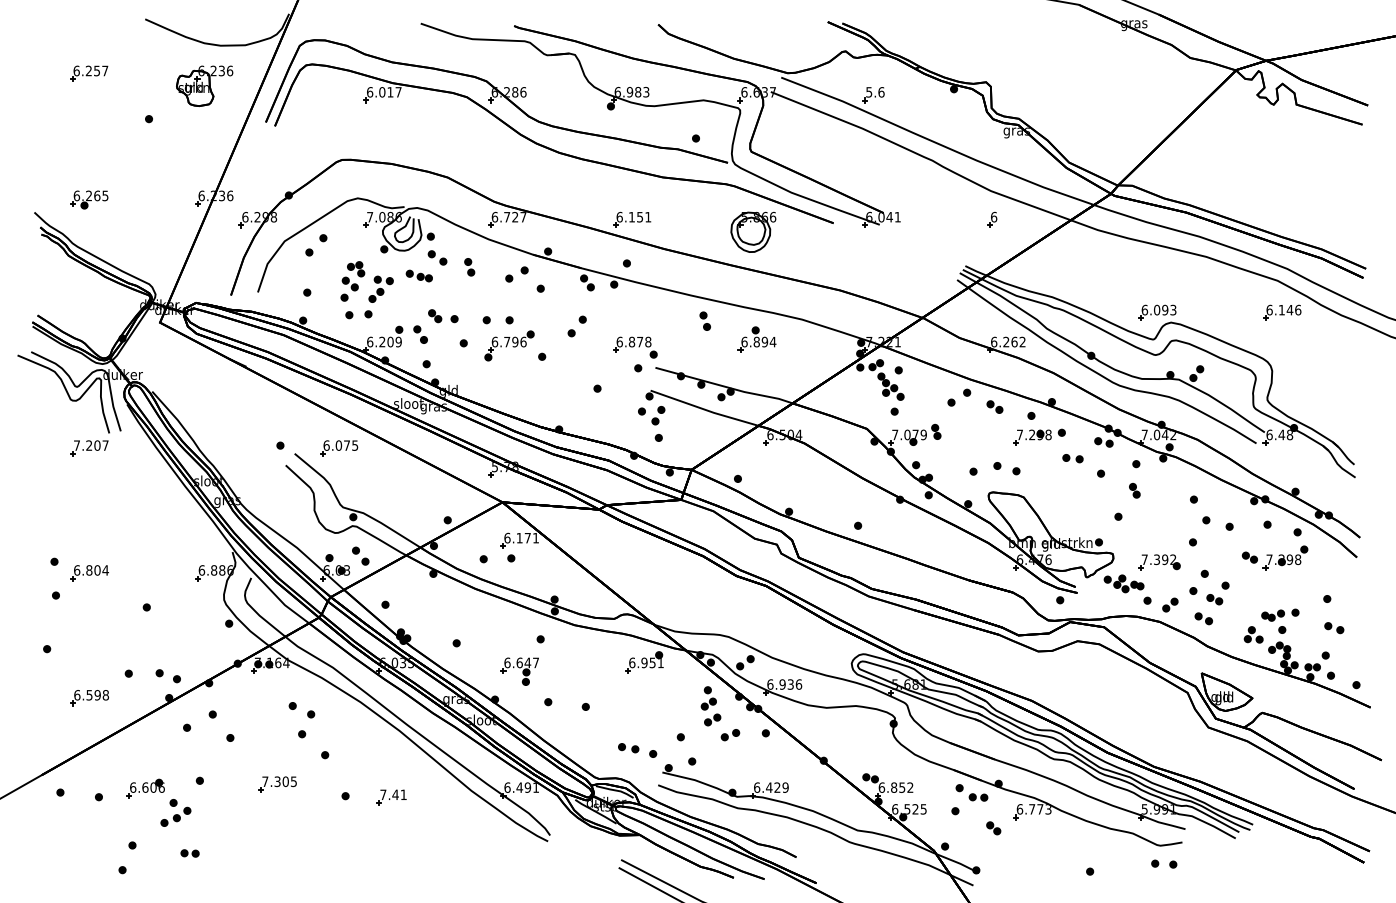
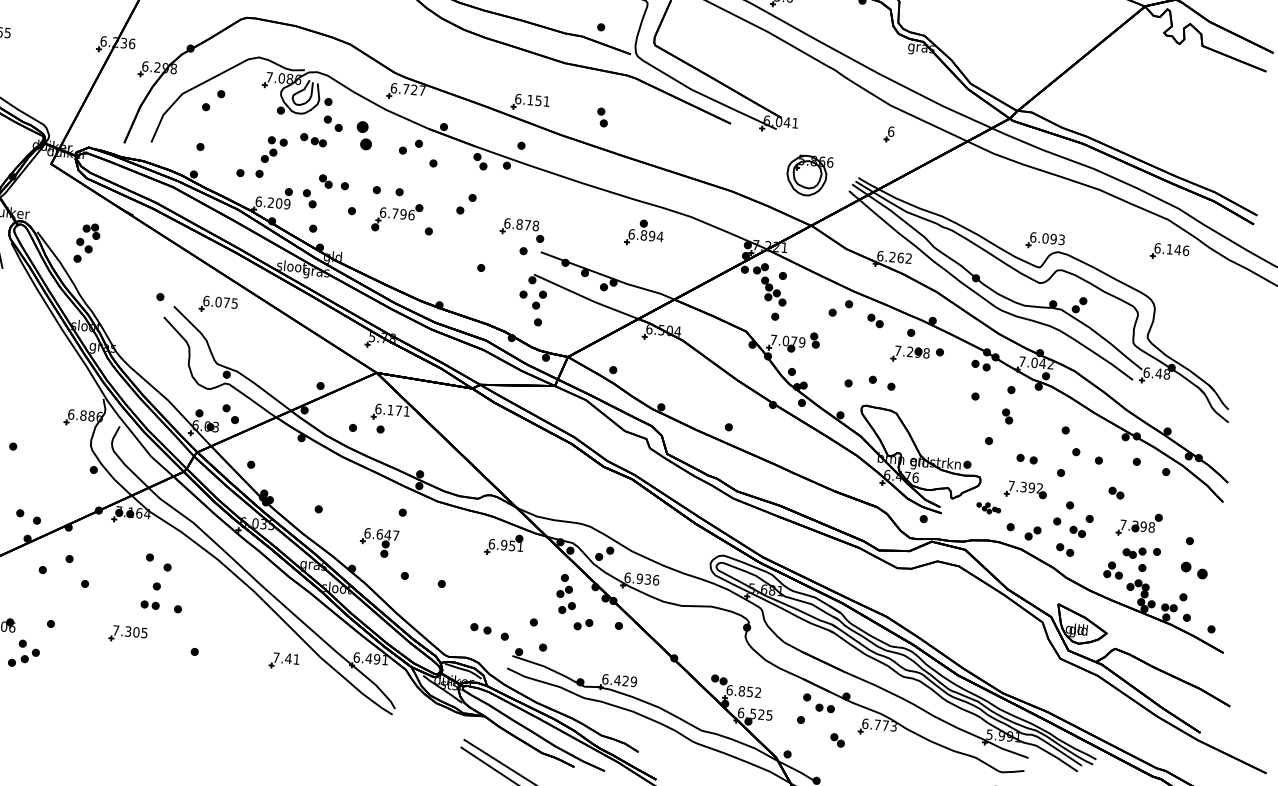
part: (753, 231) -> (809, 175), moved
part: (469, 267) -> (364, 136), size x1.6
part: (352, 281) -> (86, 243), moved
part: (704, 320) -> (601, 116), moved
part: (1072, 458) -> (1026, 459), moved
part: (1285, 557) -> (1139, 524), moved
part: (1123, 583) -> (988, 507), size x0.6
part: (1334, 628) -> (1194, 571), size x1.4
part: (391, 797) -> (284, 661), moved
part: (189, 853) -> (149, 605), moved

